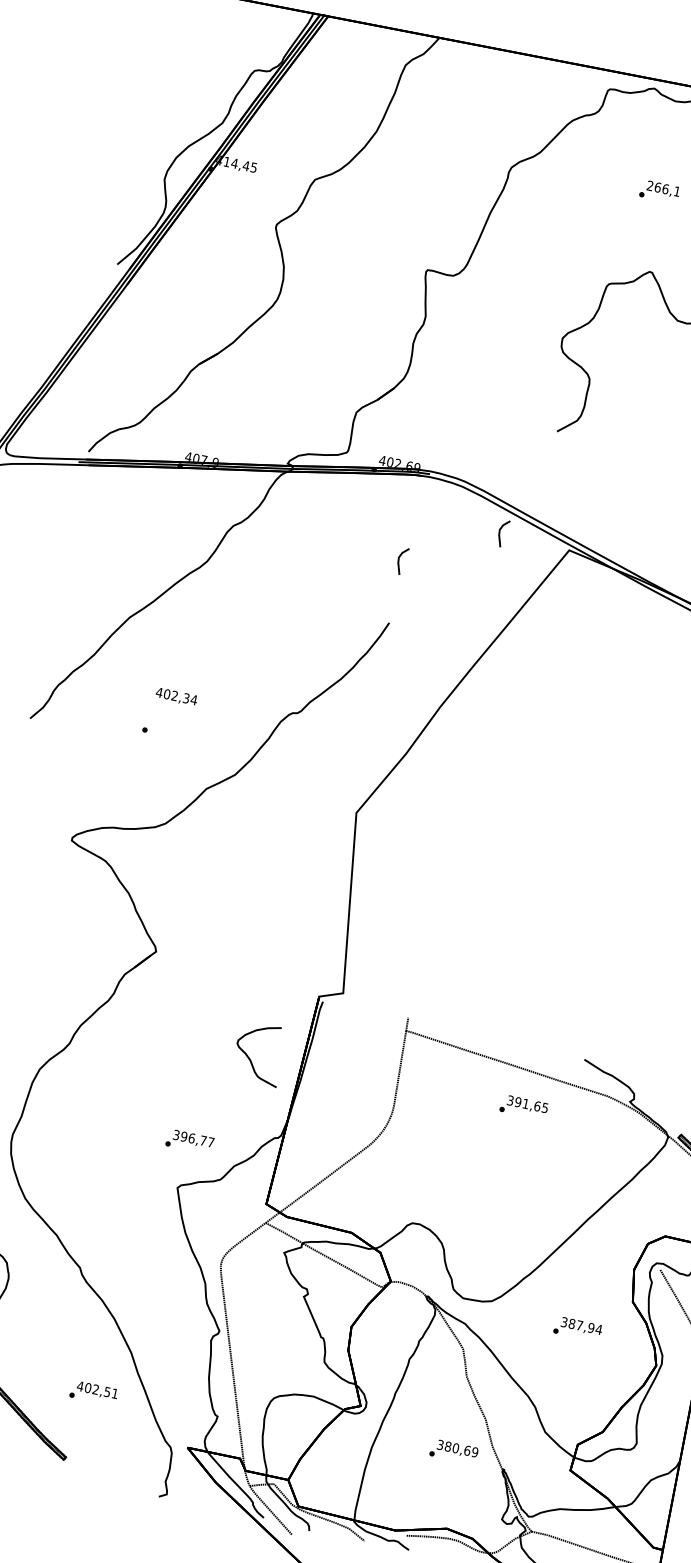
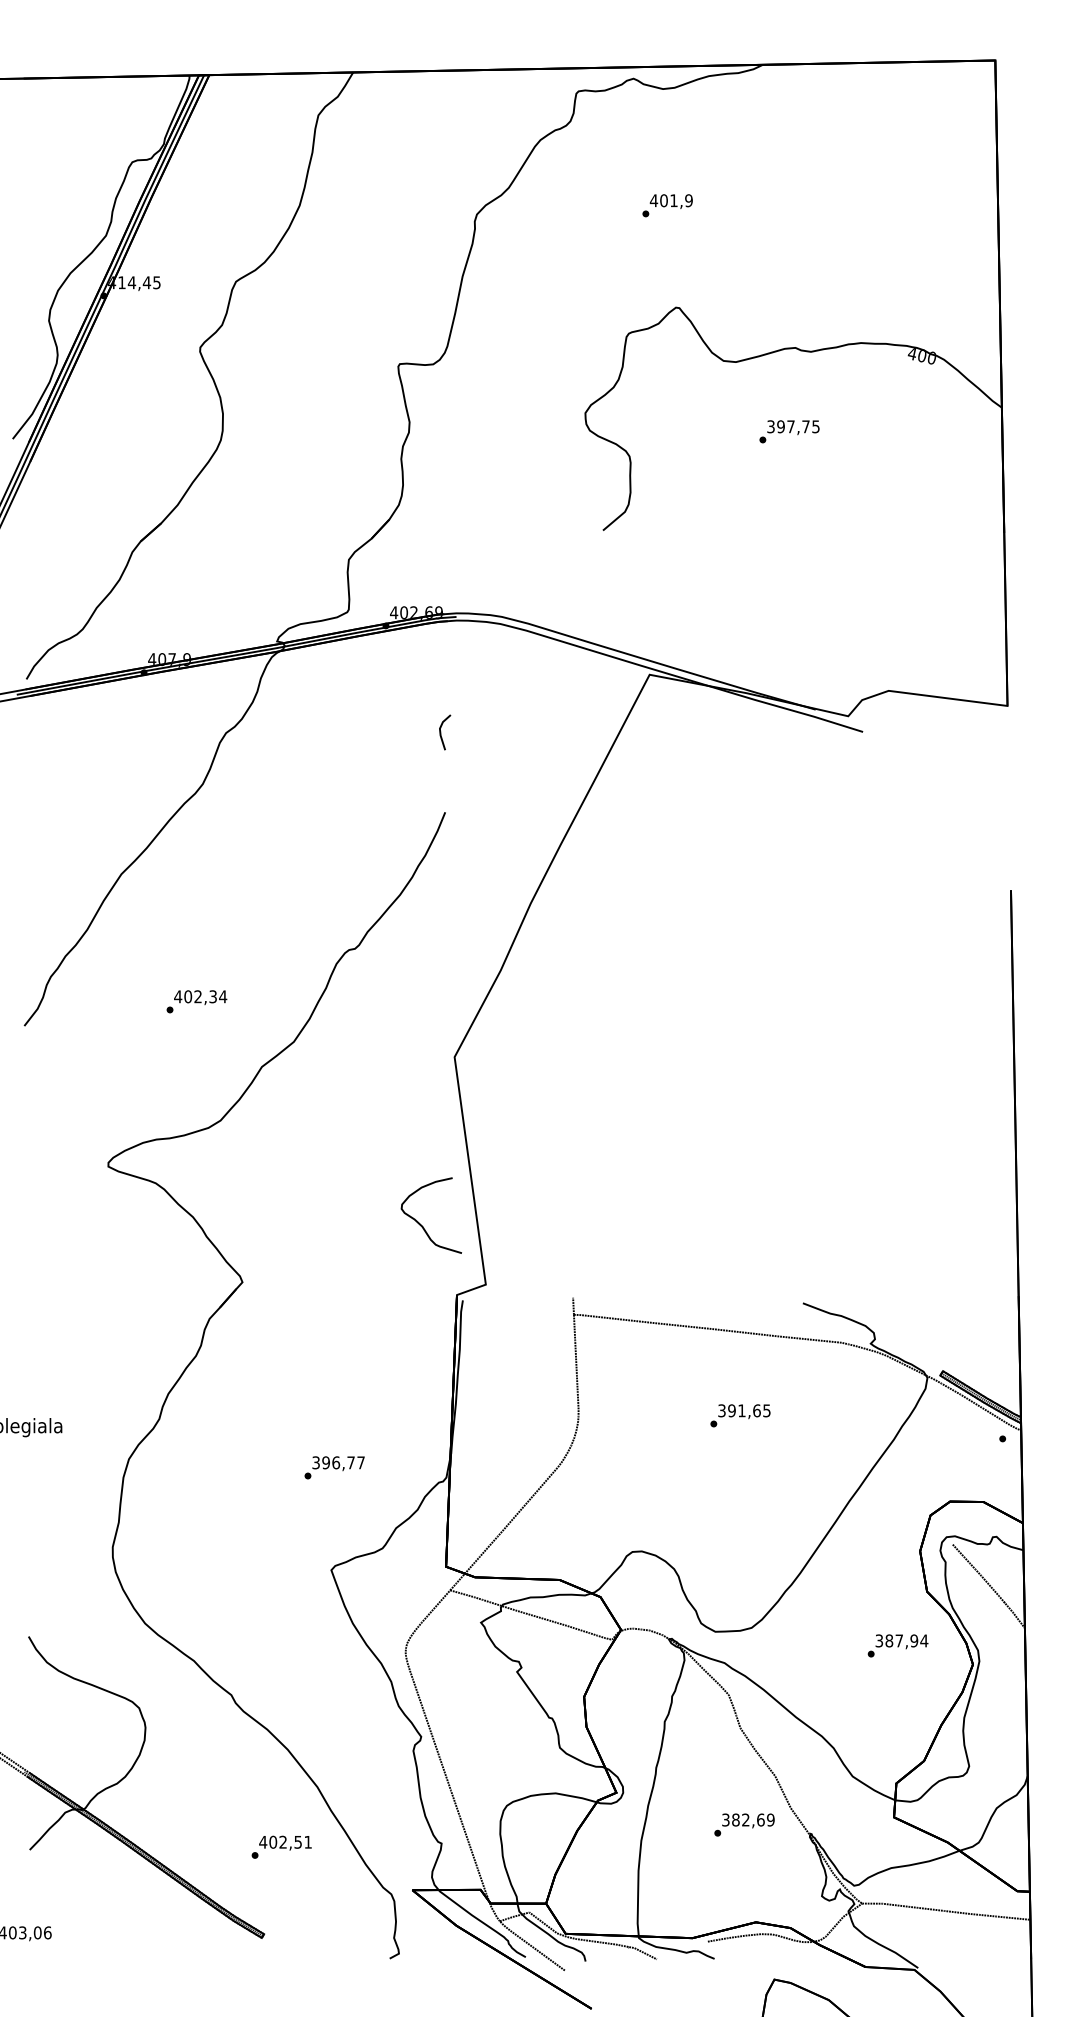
text: (662, 188) -> (670, 200), 266,1 -> 401,9
line: (500, 533) -> (559, 671), removed
text: (176, 696) -> (200, 997), moved
curve: (250, 1058) -> (421, 1224), moved
text: (524, 1107) -> (740, 1415), moved
text: (189, 1141) -> (334, 1467), moved
text: (577, 1328) -> (897, 1645), moved
text: (455, 1447) -> (745, 1819), 380,69 -> 382,69

